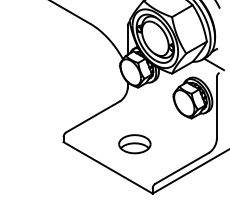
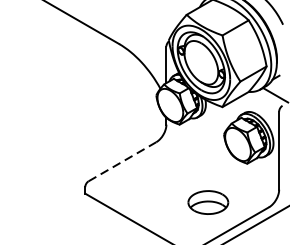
line: (92, 116) -> (121, 161), solid -> dashed
part: (134, 144) -> (207, 202), moved

